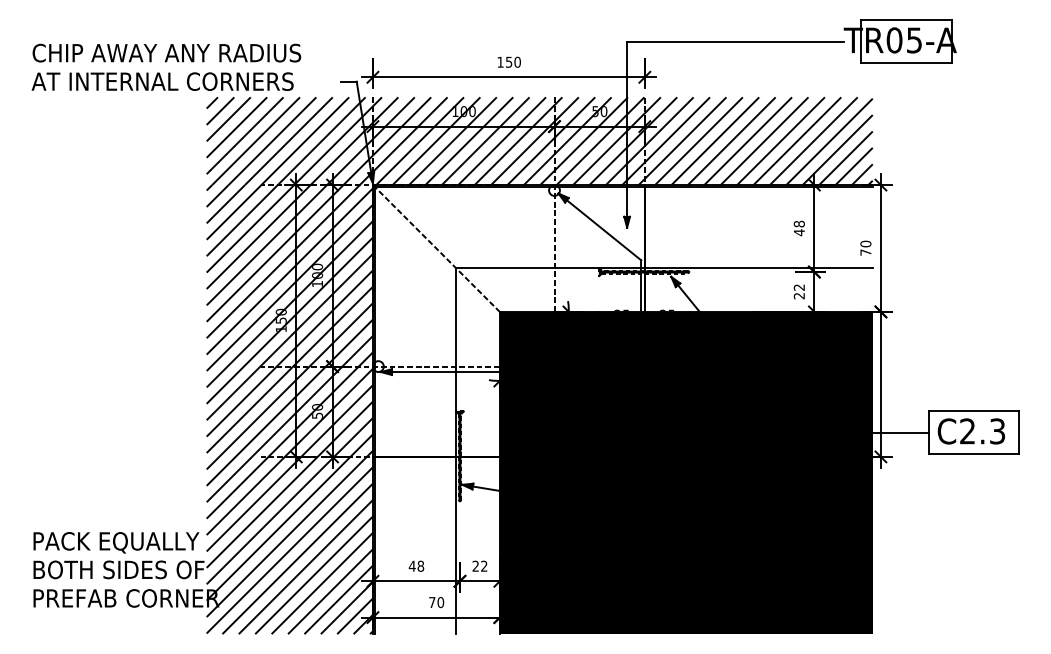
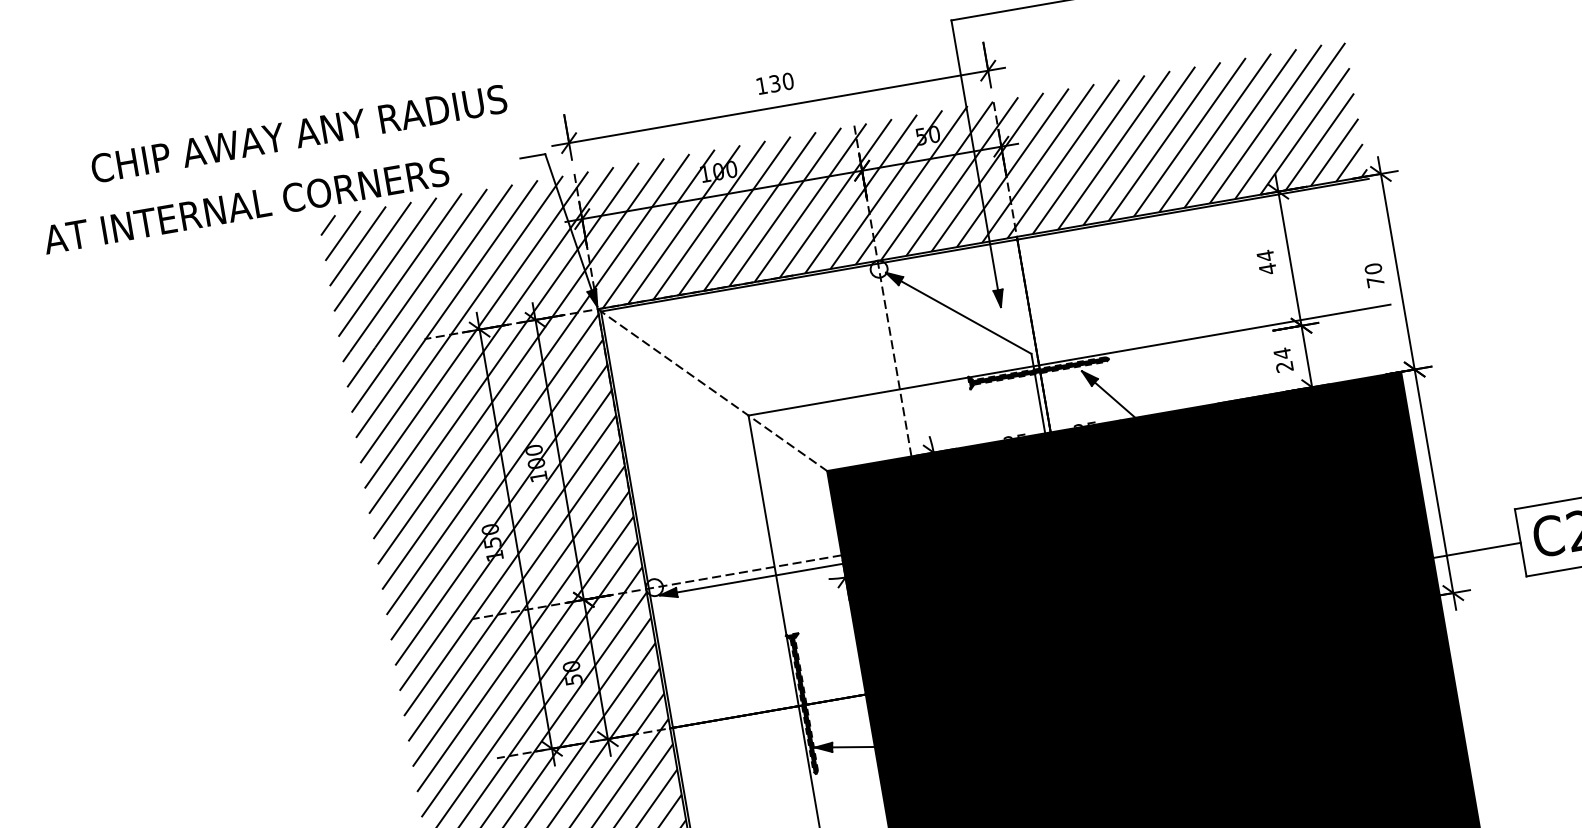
text: (166, 52) -> (298, 133), moved
text: (509, 61) -> (775, 82), 150 -> 130
text: (798, 223) -> (1264, 255), 48 -> 44
text: (798, 287) -> (1281, 353), 22 -> 24

